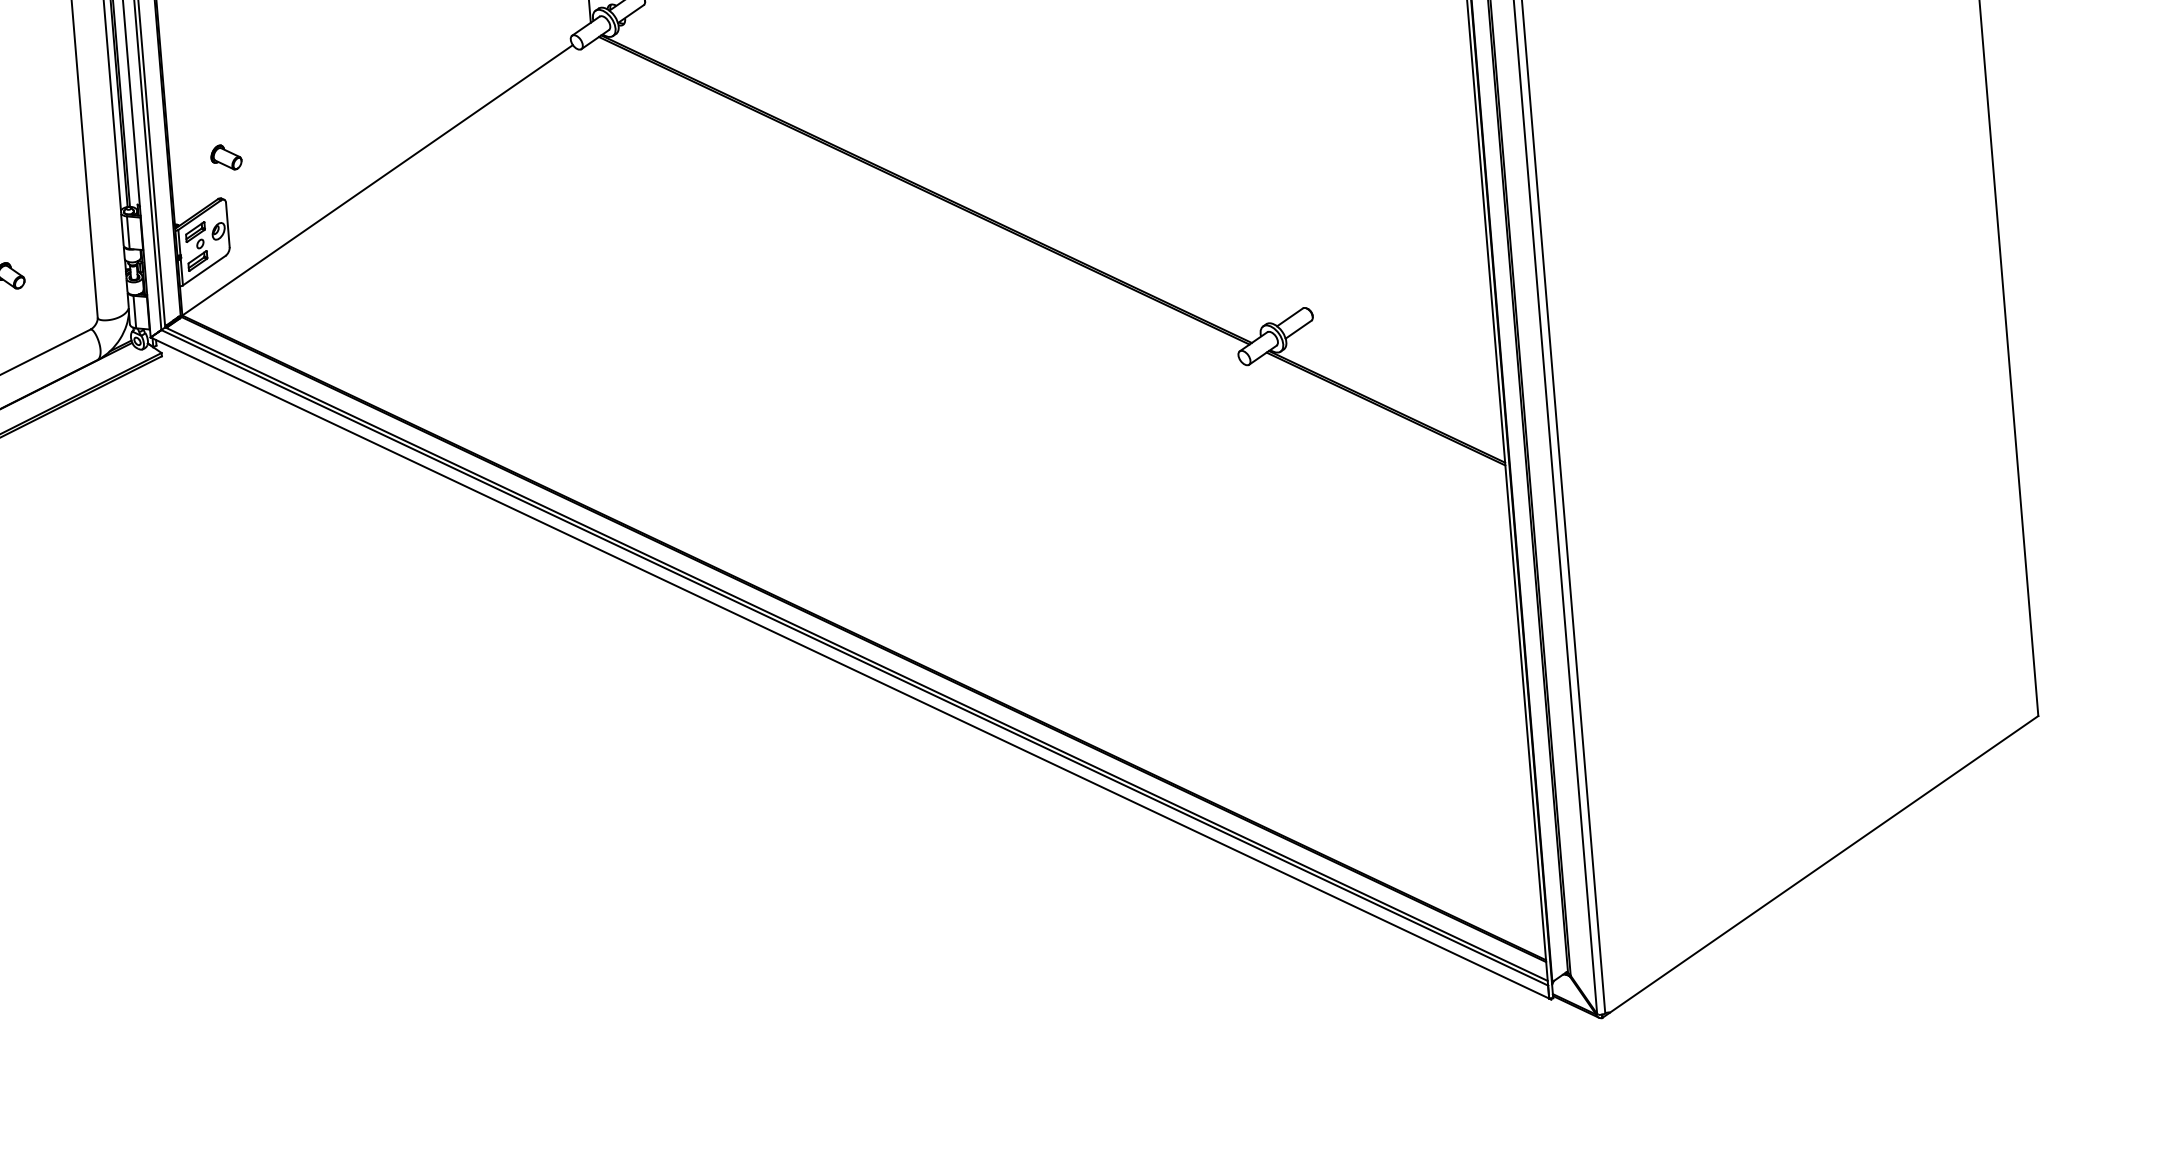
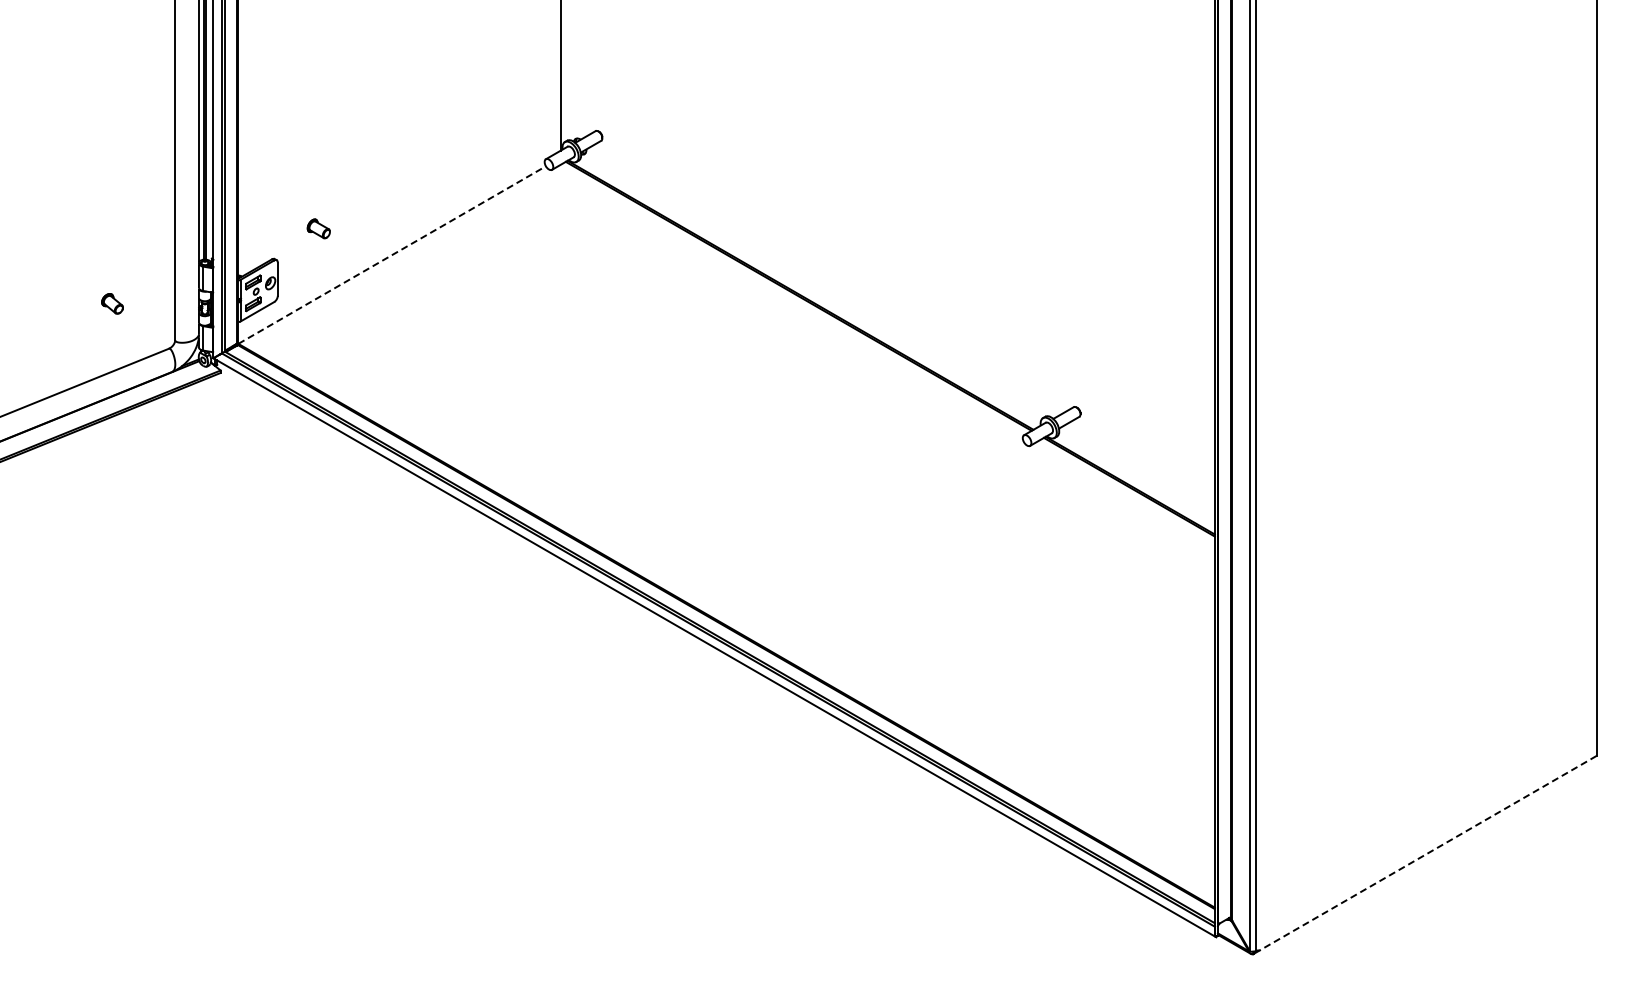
part: (225, 157) -> (318, 228), moved
line: (378, 180) -> (392, 255), solid -> dashed
line: (1823, 864) -> (1427, 853), solid -> dashed

